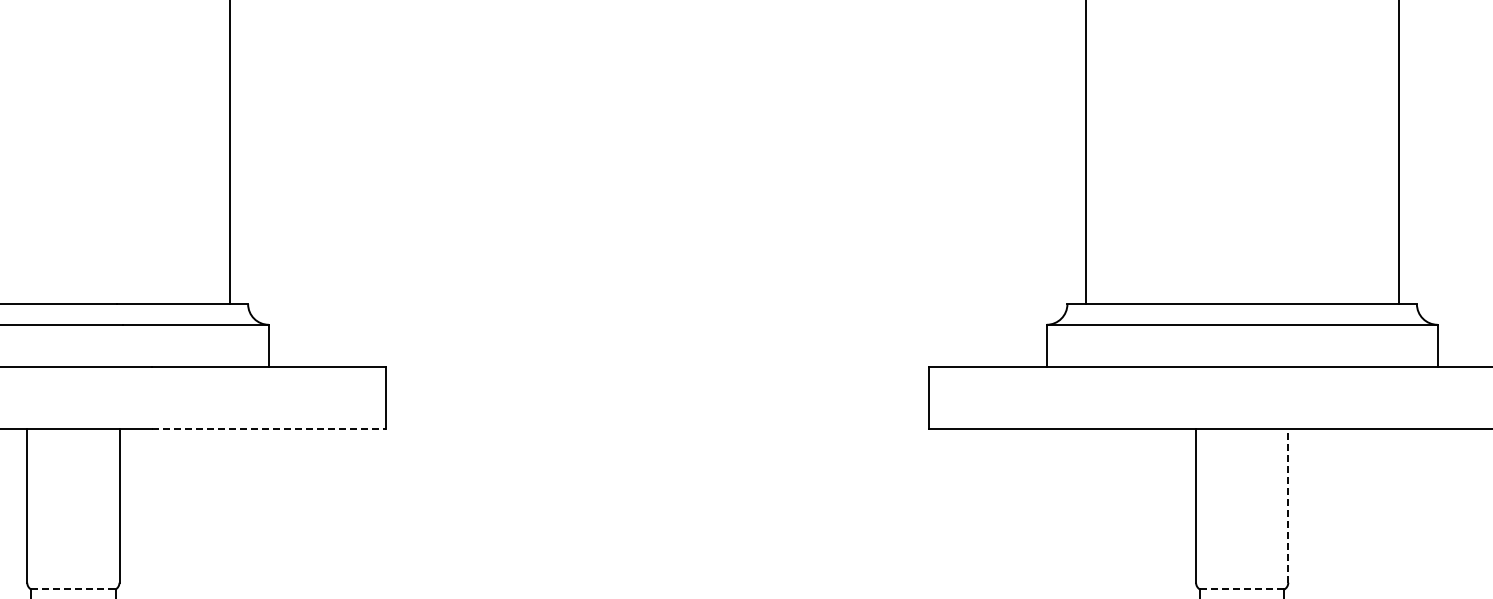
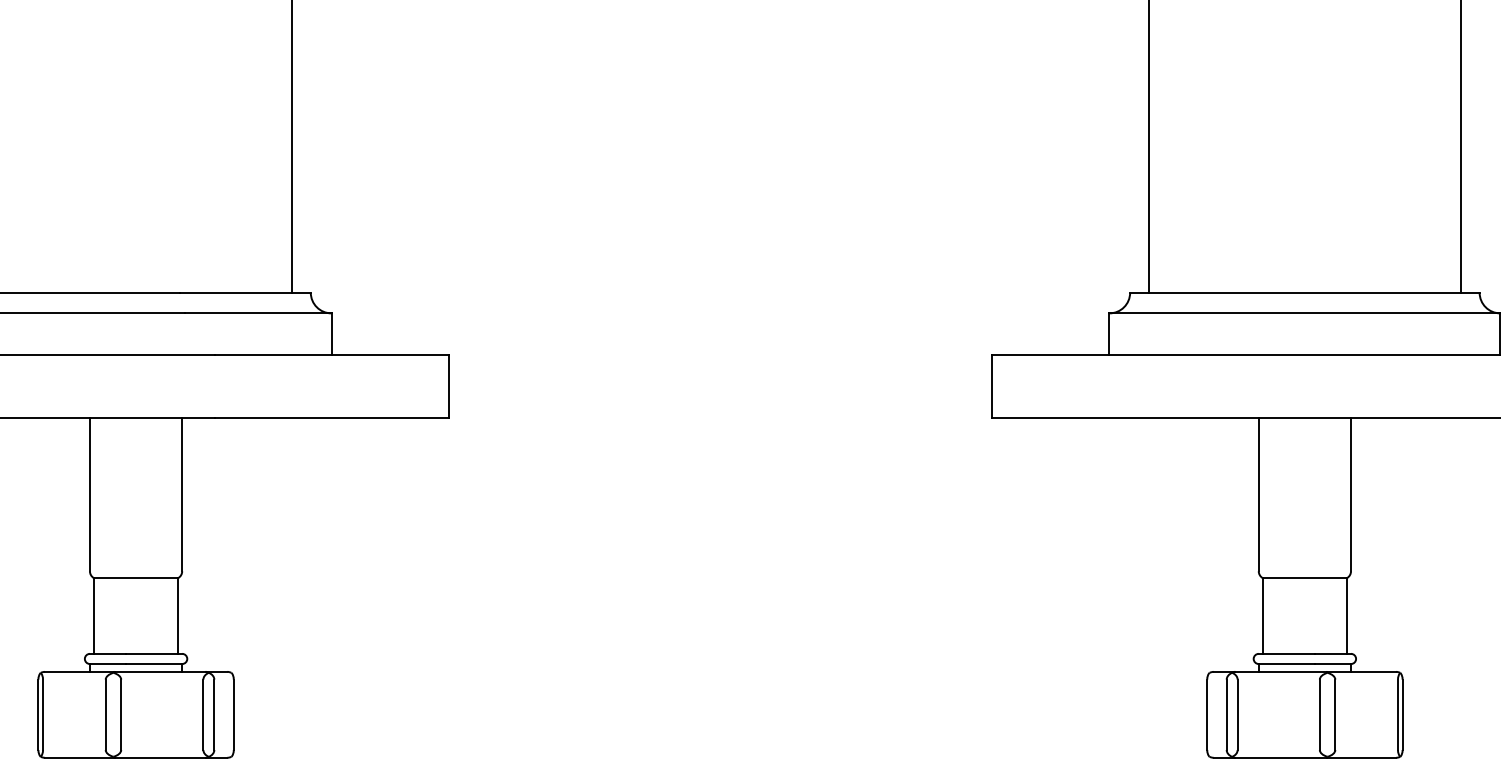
line: (268, 428) -> (331, 417), dashed -> solid
line: (1288, 505) -> (1351, 494), dashed -> solid
line: (73, 589) -> (136, 578), dashed -> solid
line: (1242, 589) -> (1305, 578), dashed -> solid

